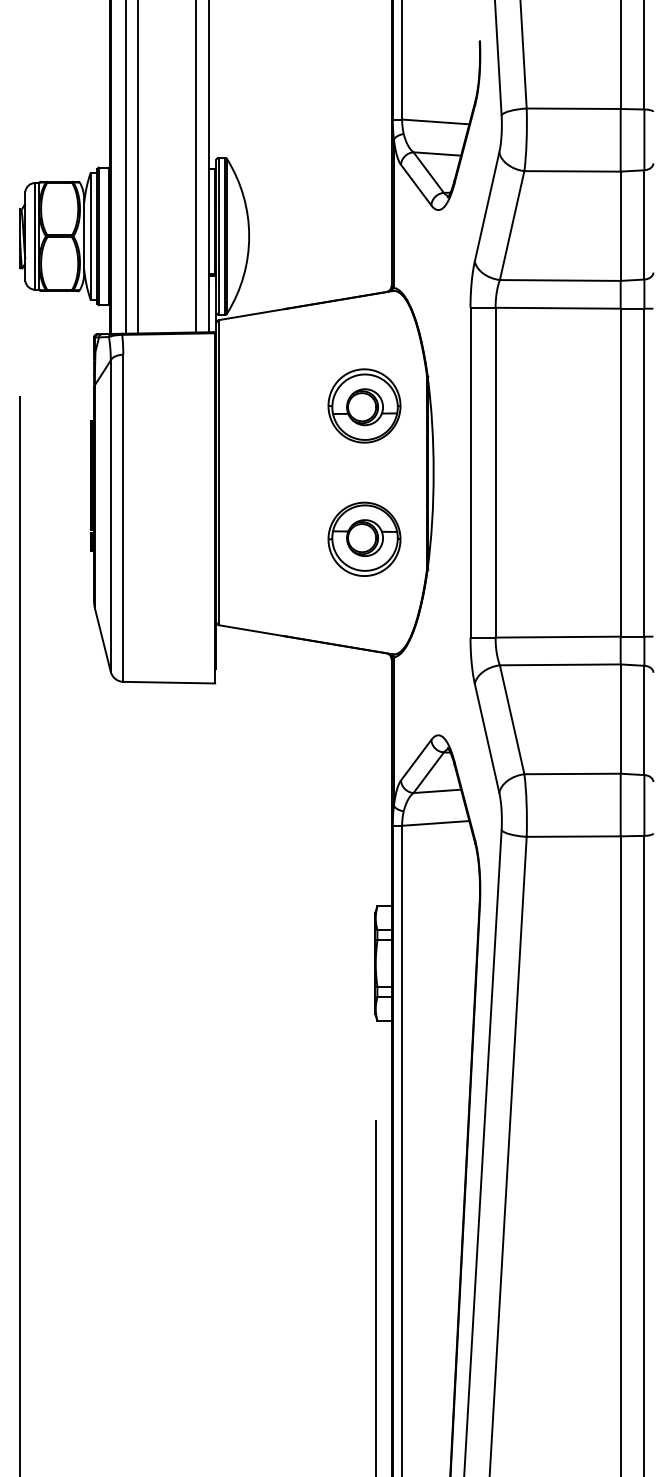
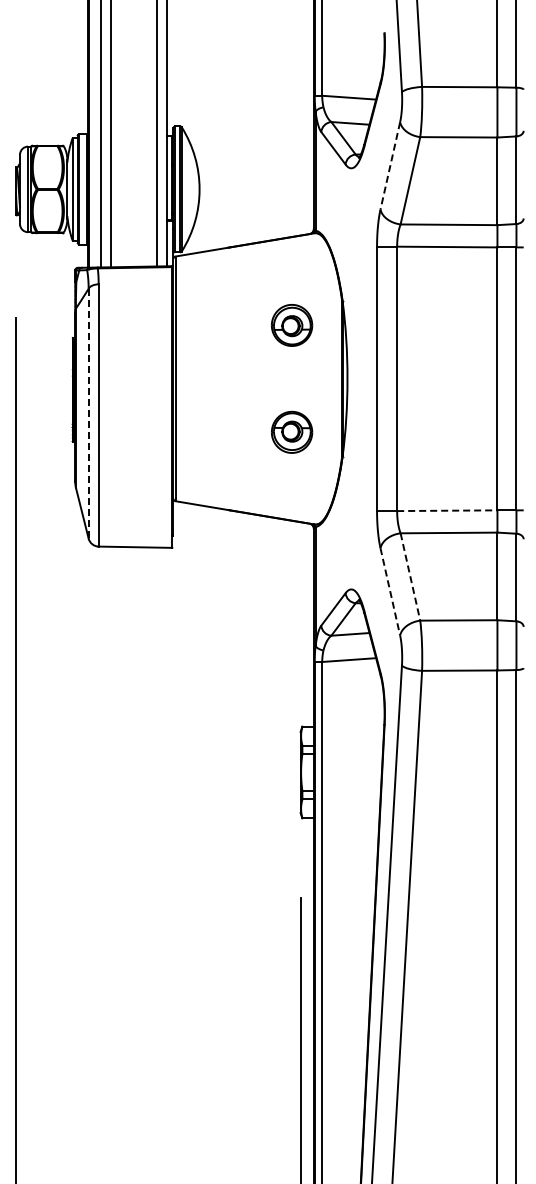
line: (487, 206) -> (390, 165), solid -> dashed
part: (363, 406) -> (291, 325), size x0.7
line: (110, 515) -> (88, 413), solid -> dashed
part: (363, 539) -> (291, 432), size x0.7
line: (558, 636) -> (447, 510), solid -> dashed
line: (512, 719) -> (410, 576), solid -> dashed
line: (487, 737) -> (390, 591), solid -> dashed

